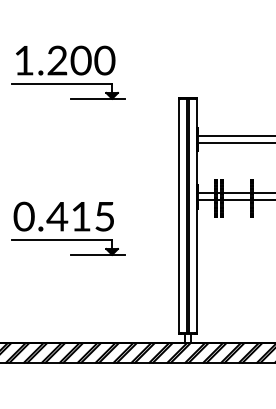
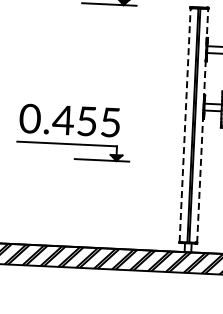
line: (179, 215) -> (185, 124), solid -> dashed
line: (196, 215) -> (202, 125), solid -> dashed
text: (80, 216) -> (86, 121), 0.415 -> 0.455

